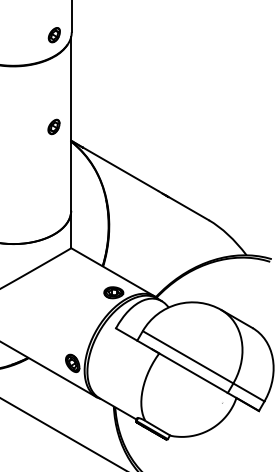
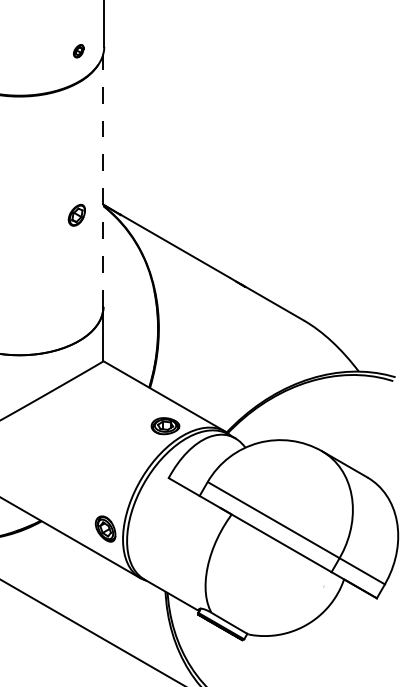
part: (53, 35) -> (77, 51), size x0.6
line: (71, 123) -> (103, 179), solid -> dashed
part: (53, 126) -> (76, 214), moved

